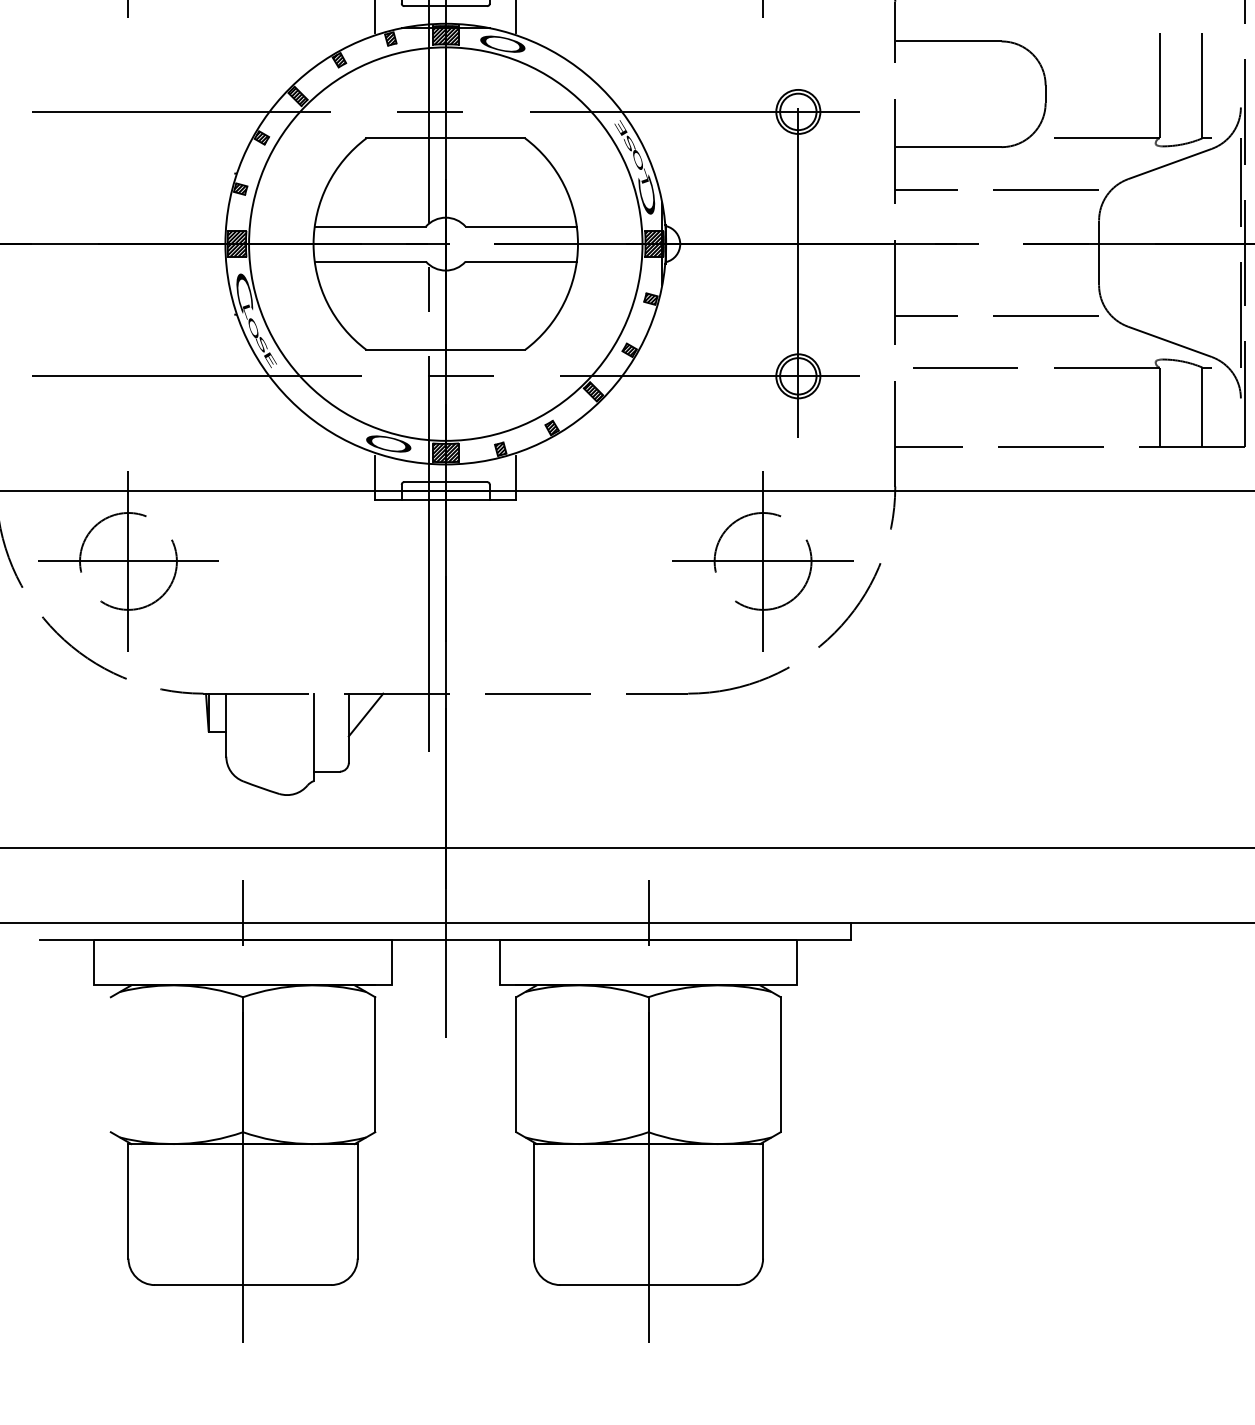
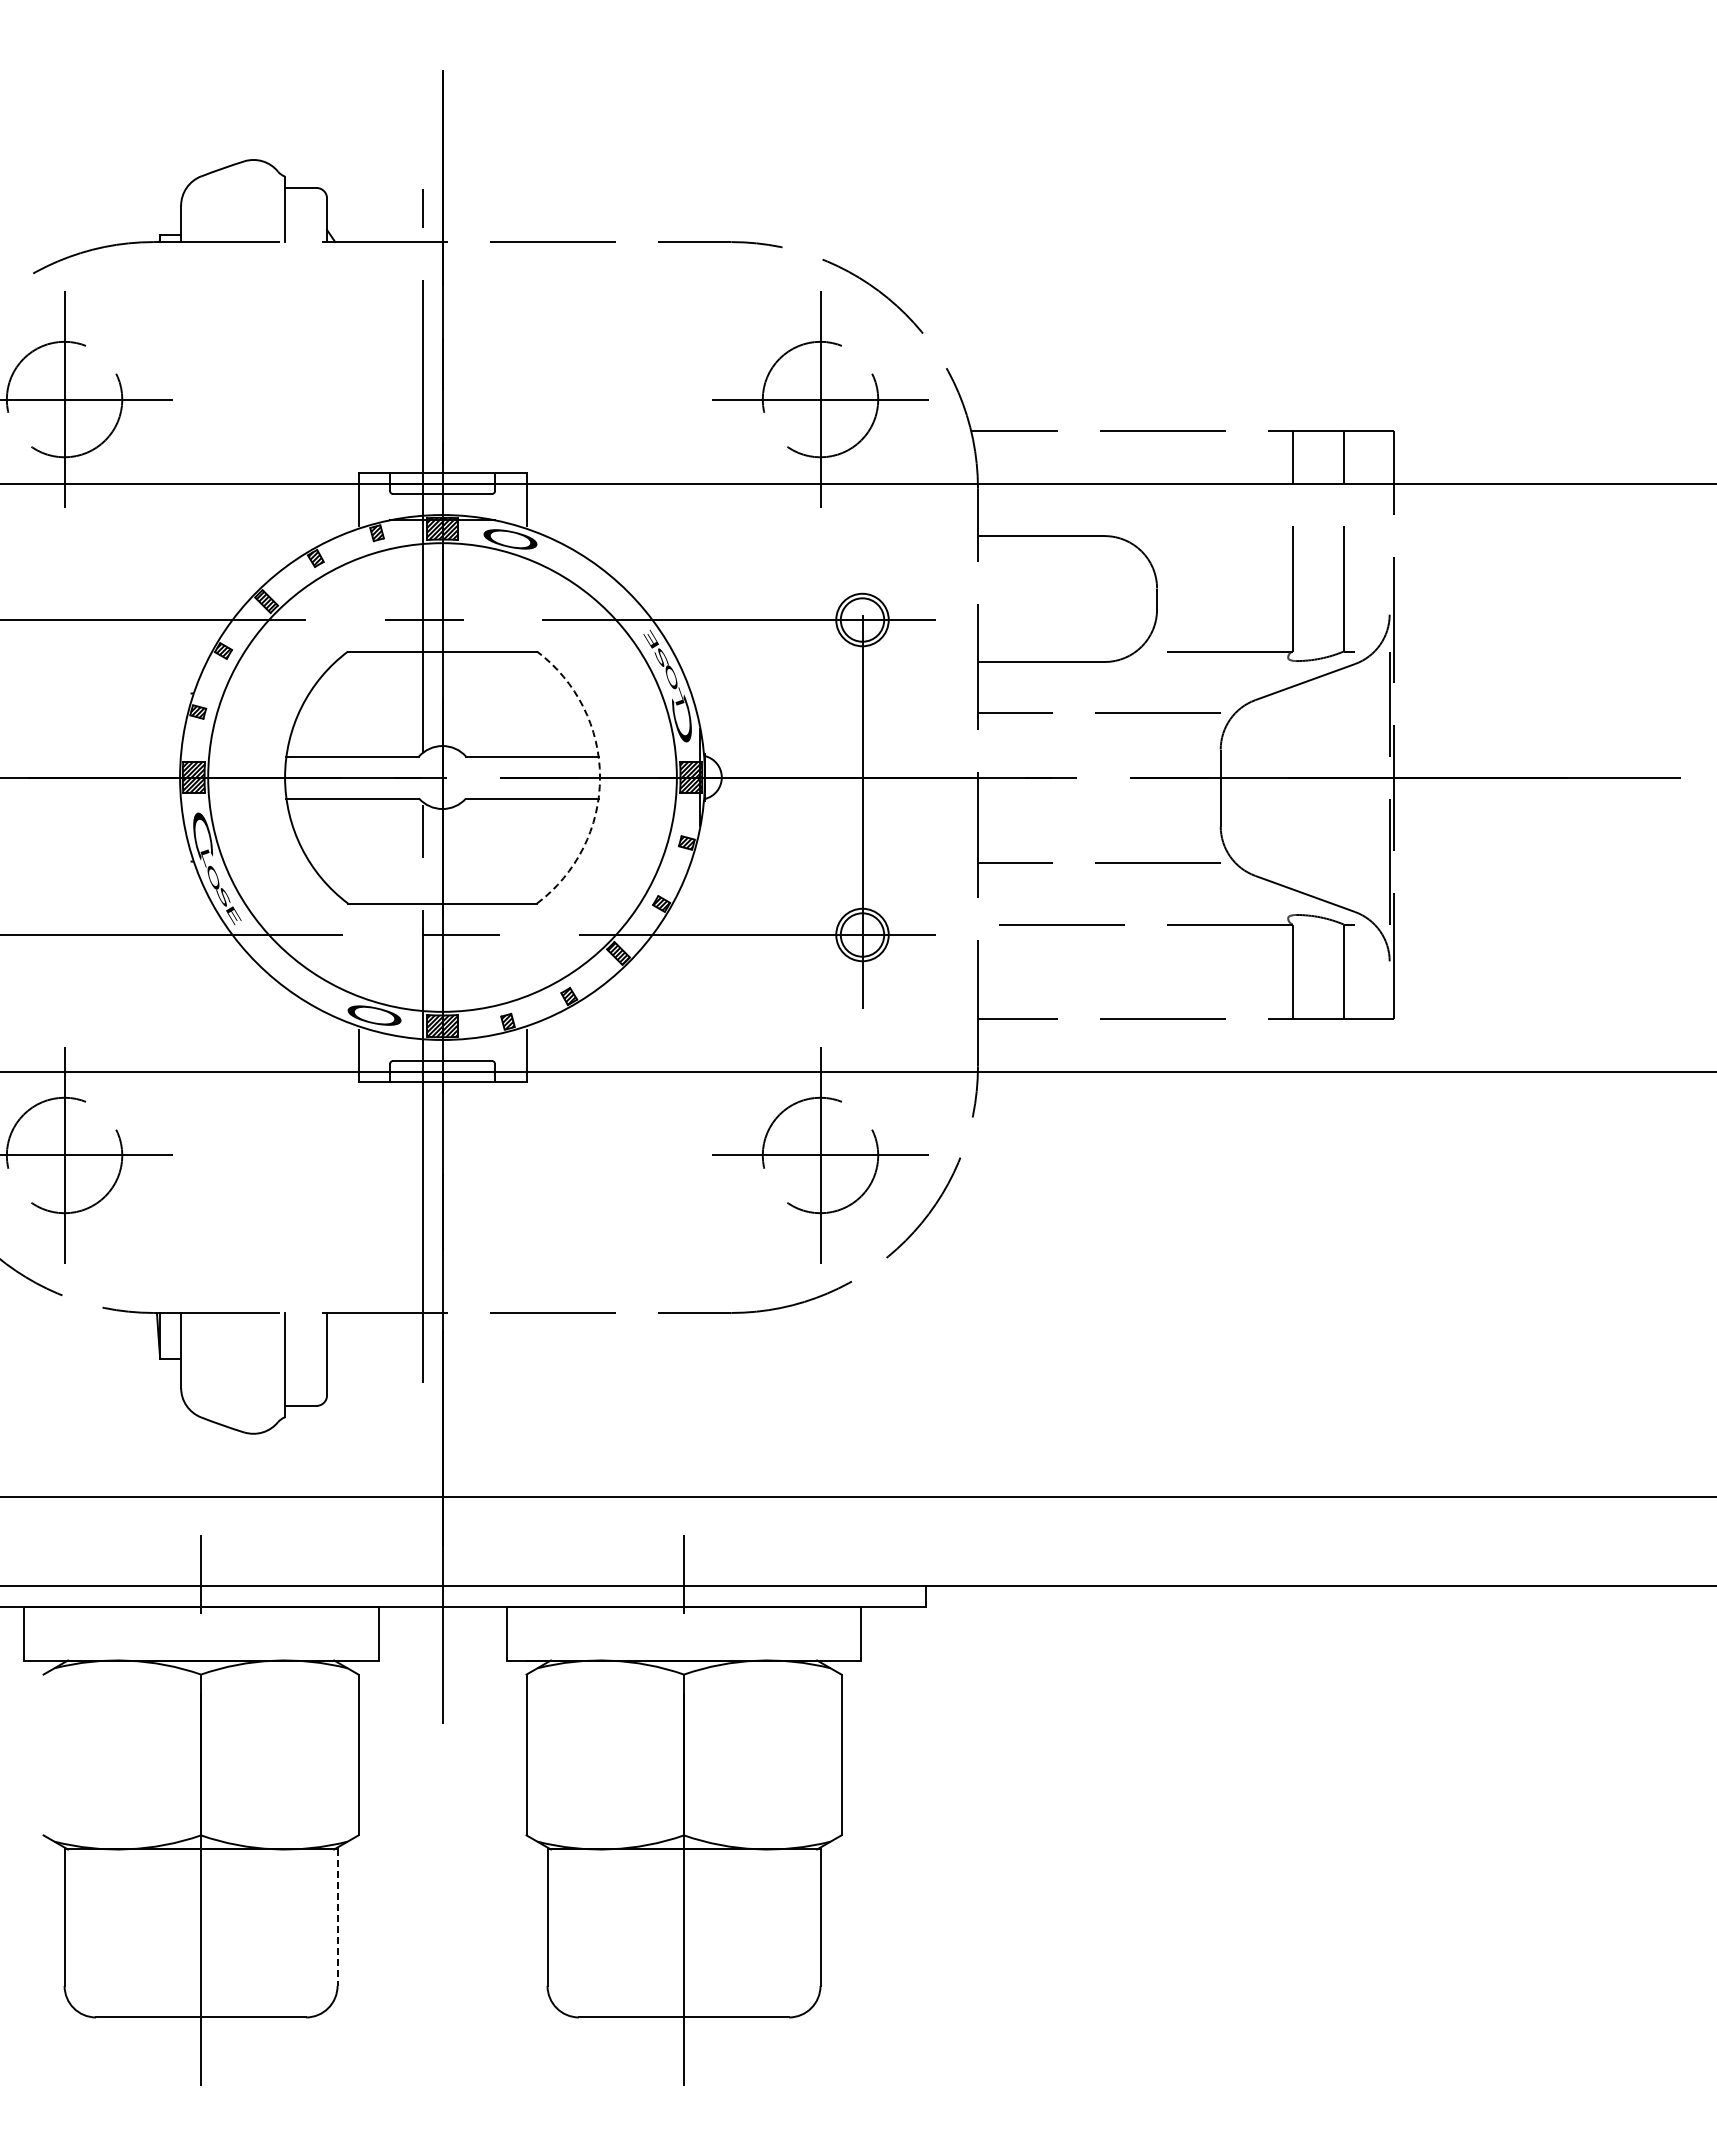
arc: (578, 244) -> (600, 777), solid -> dashed
line: (365, 714) -> (347, 1337), removed
line: (357, 1201) -> (337, 1918), solid -> dashed

